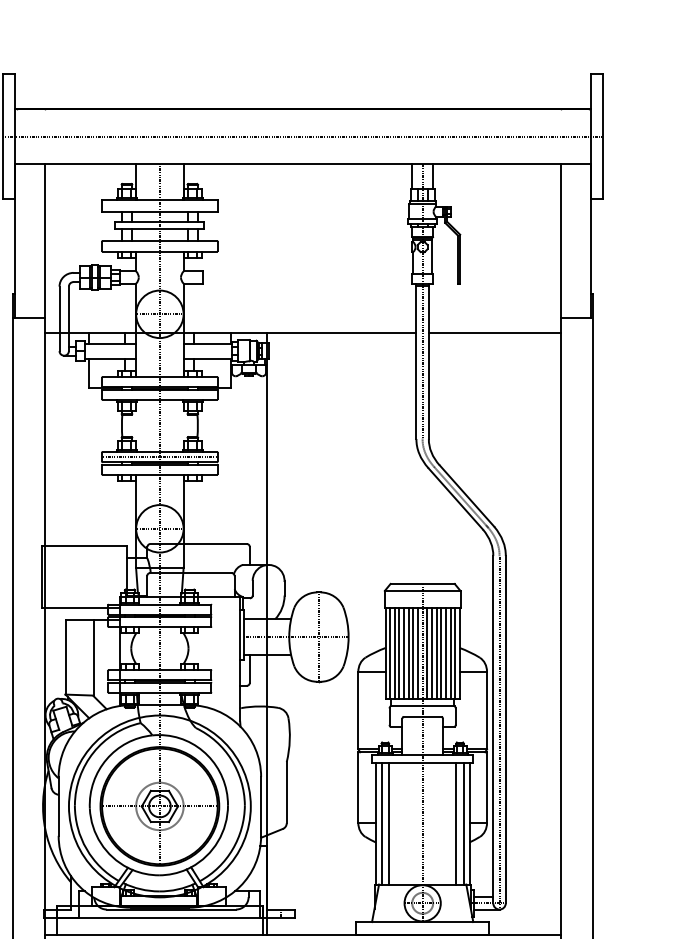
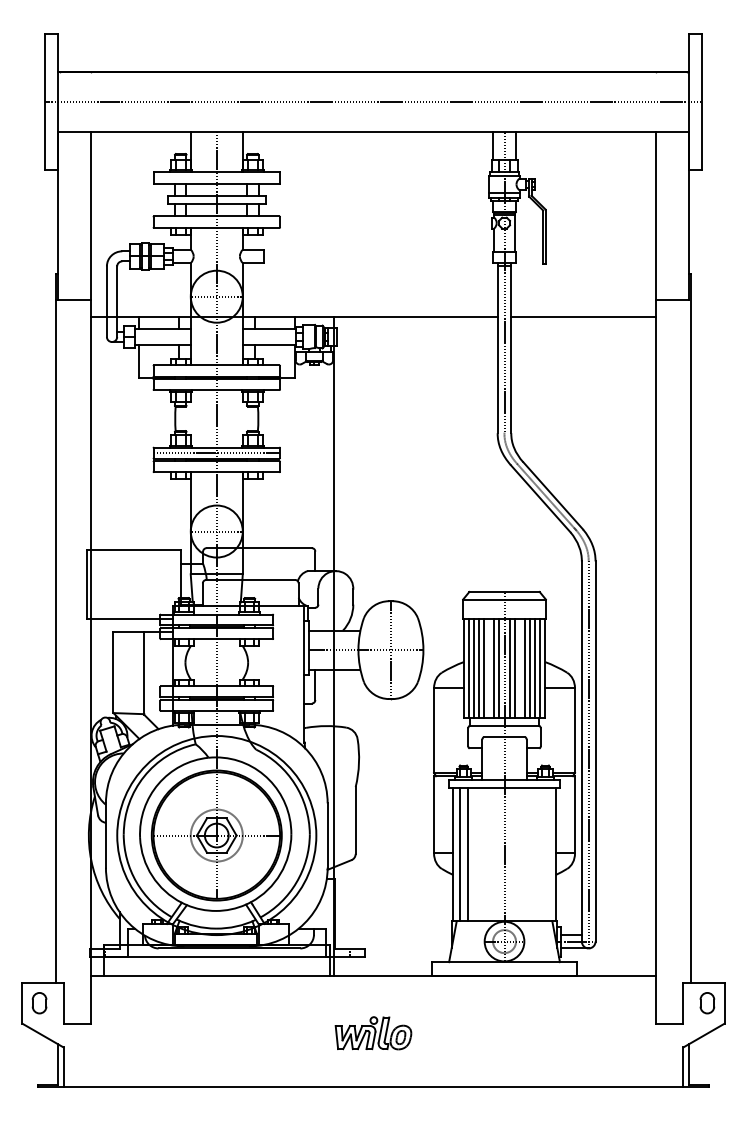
line: (408, 652) -> (489, 667), removed
line: (436, 652) -> (519, 667), removed
line: (456, 823) -> (541, 854), removed
line: (463, 823) -> (549, 854), removed

